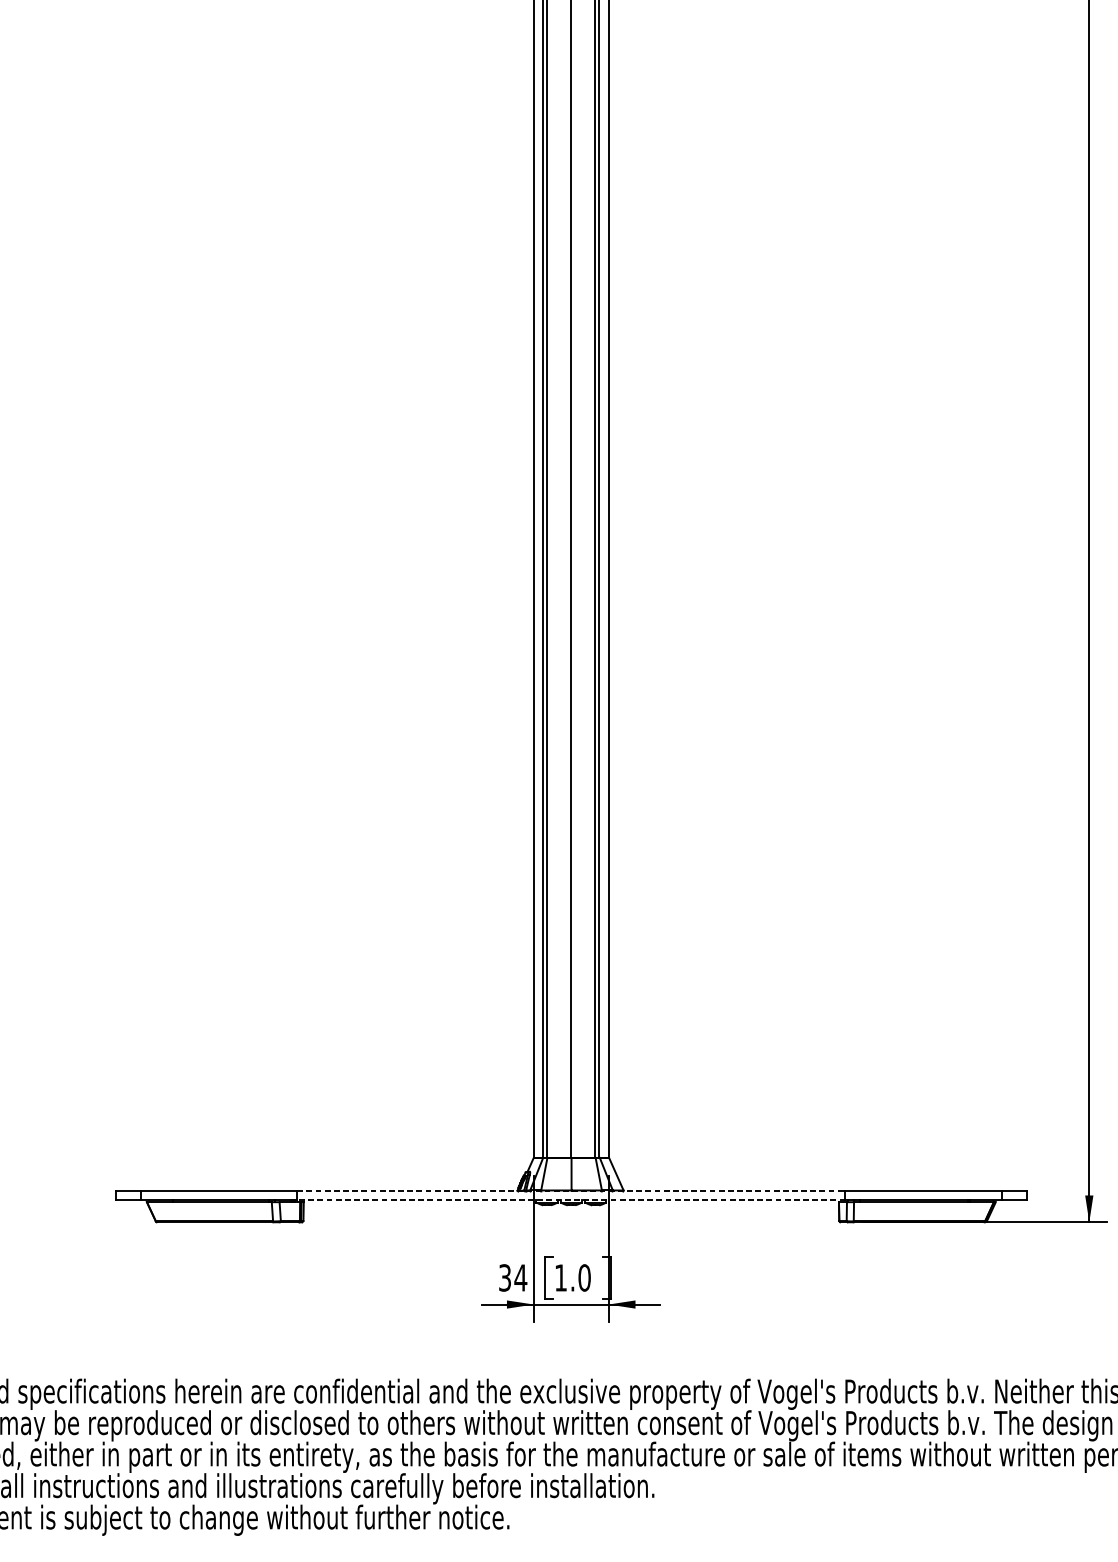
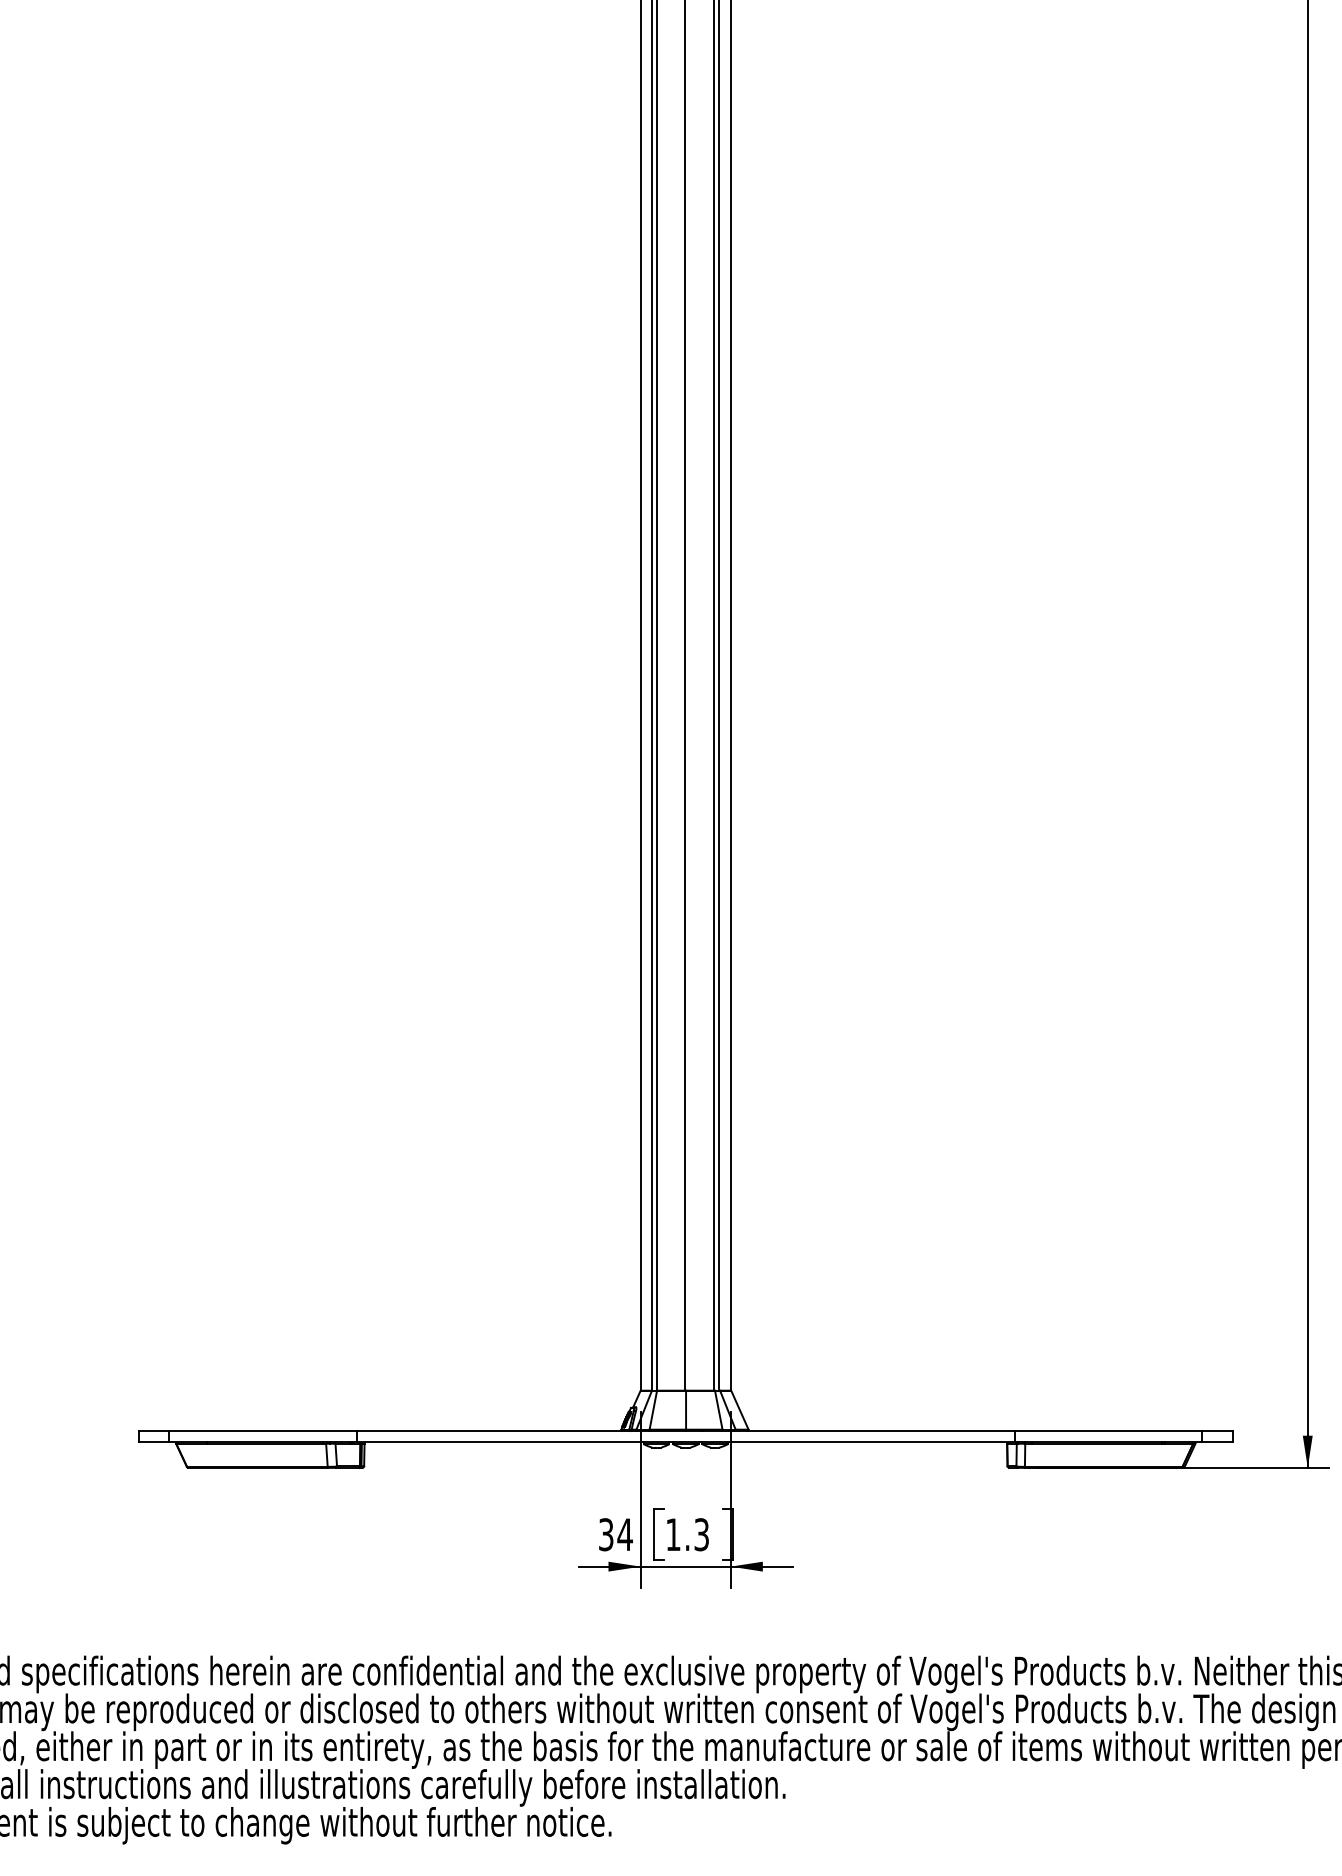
line: (571, 1191) -> (686, 1430), dashed -> solid
line: (571, 1200) -> (685, 1441), dashed -> solid
text: (584, 1277) -> (701, 1534), 1.0 -> 1.3

